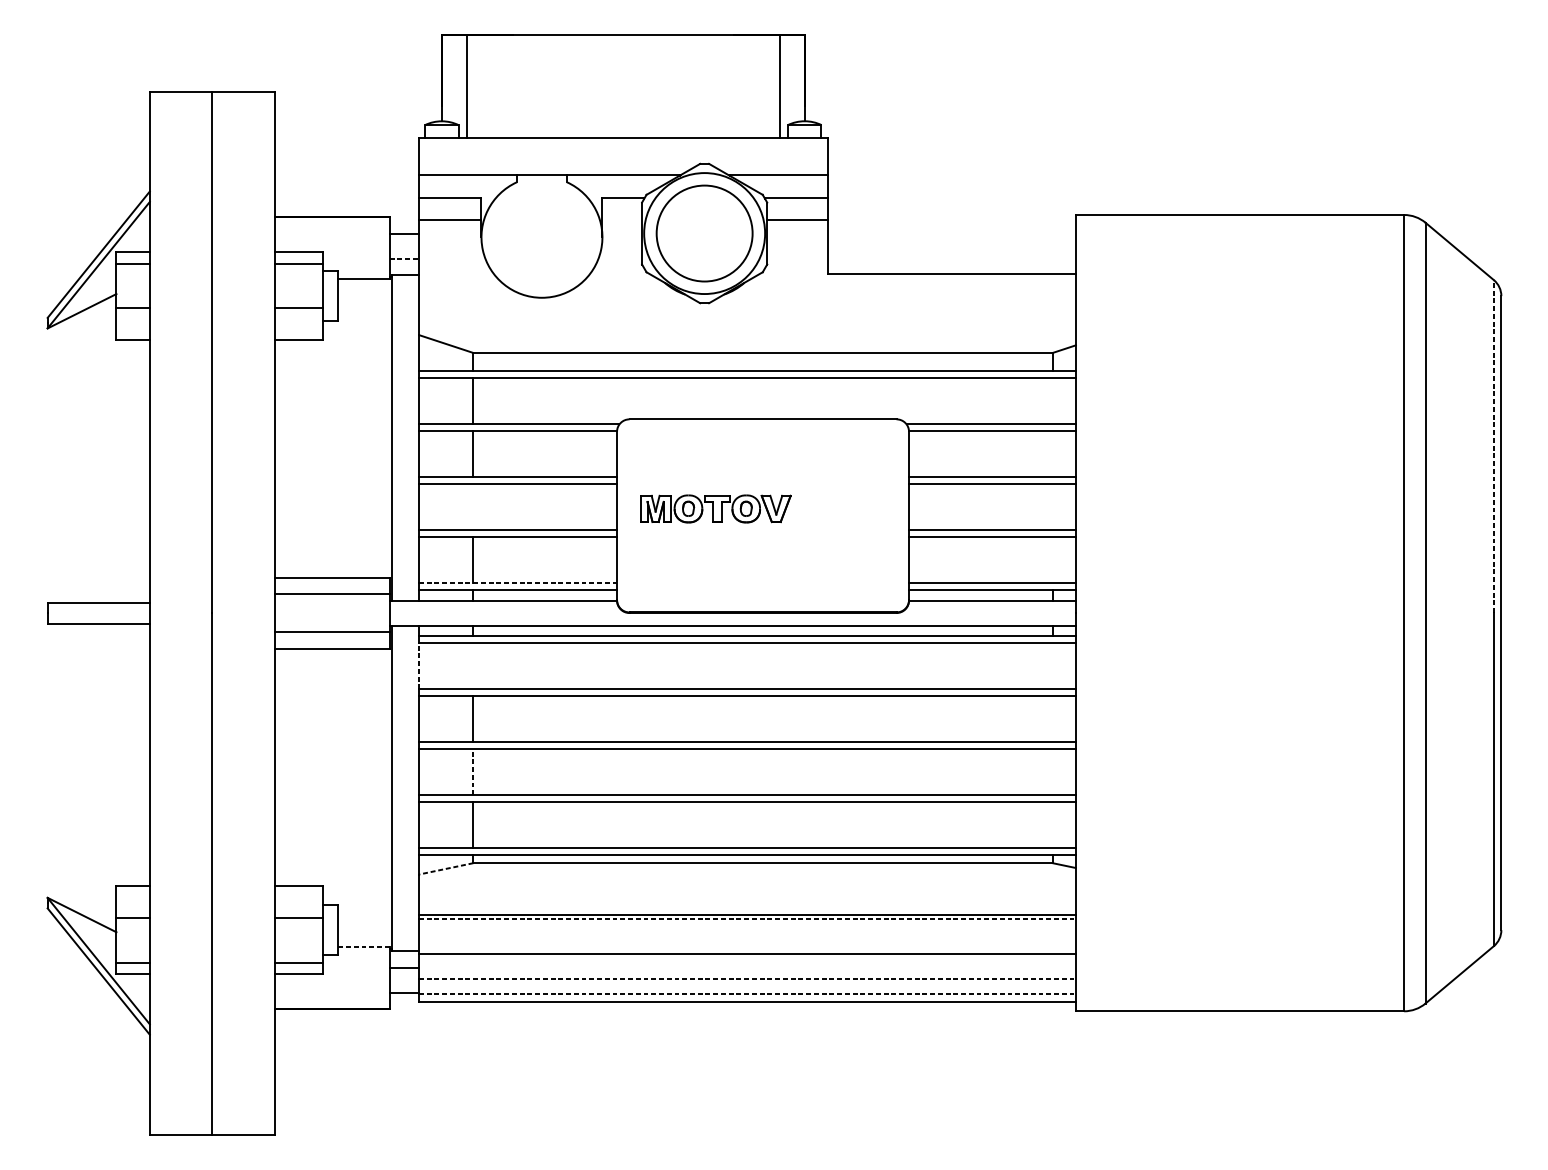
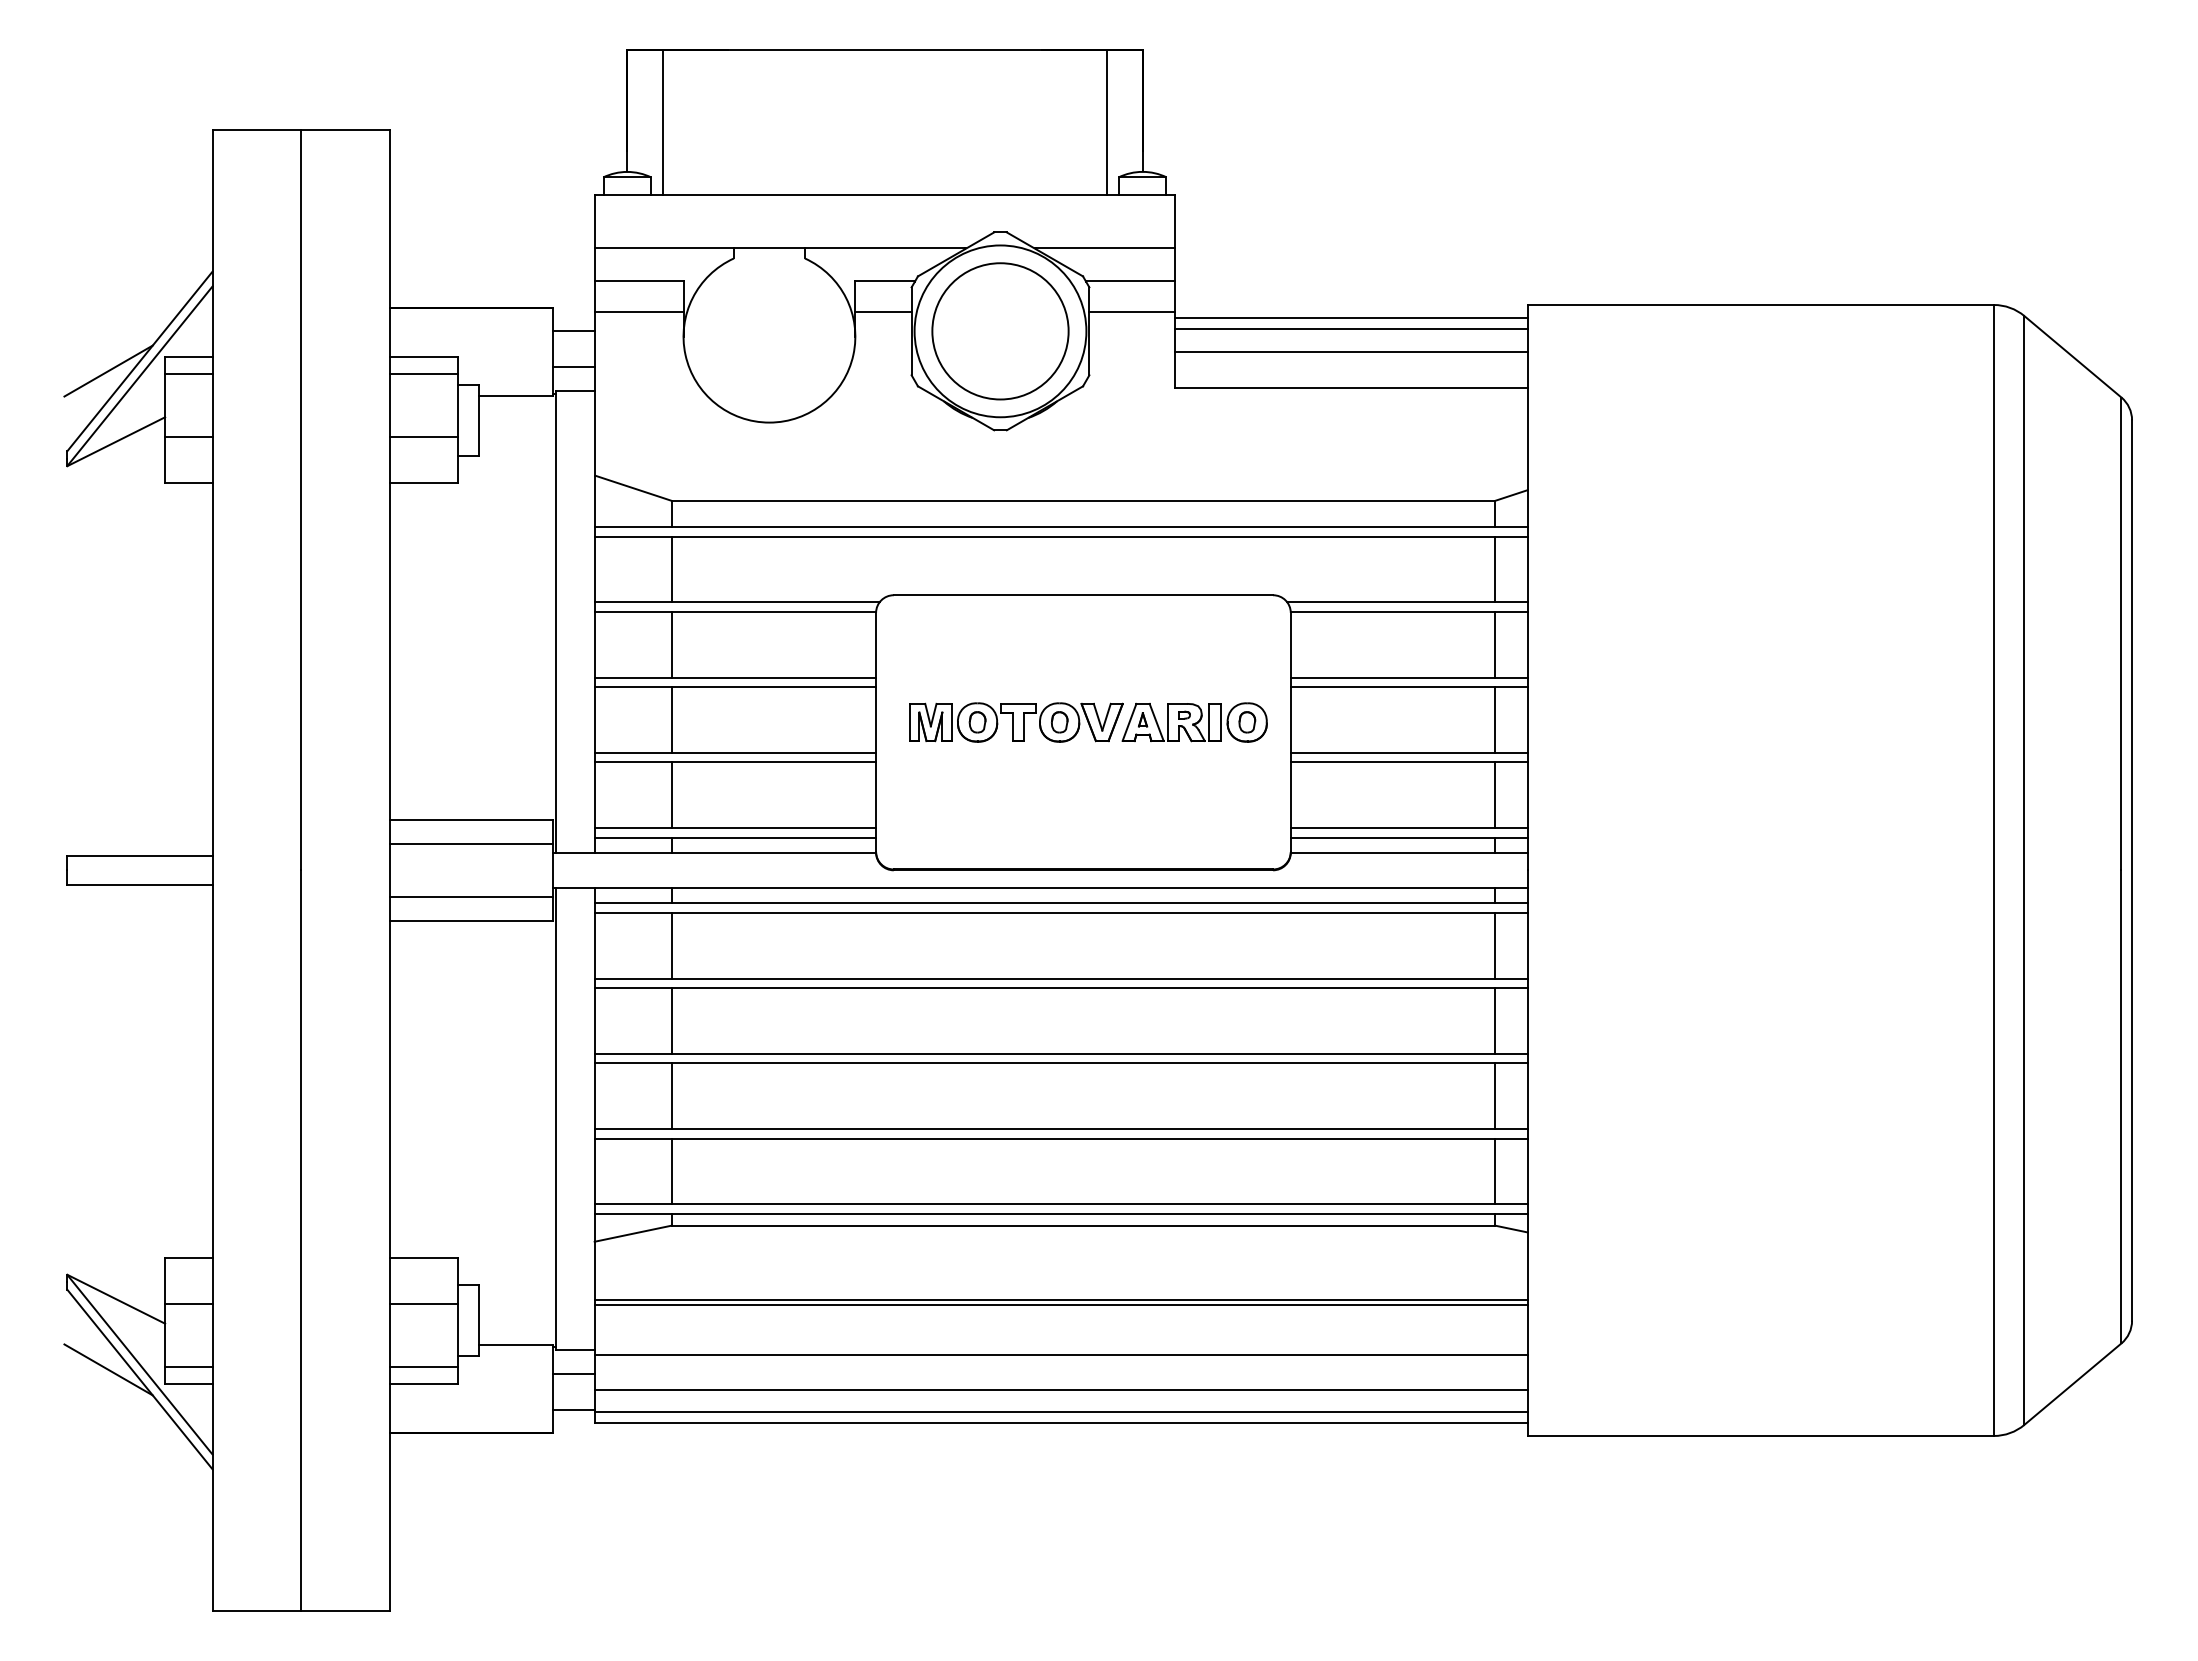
line: (622, 219) -> (883, 311), added
line: (951, 224) -> (1351, 318), added
line: (951, 232) -> (1351, 329), added
line: (951, 248) -> (1351, 352), added
line: (403, 258) -> (573, 366), dashed -> solid
line: (76, 261) -> (108, 370), added
line: (1052, 401) -> (1494, 569), added
line: (1493, 446) -> (2121, 633), dashed -> solid
line: (1052, 454) -> (1494, 644), added
line: (473, 506) -> (672, 719), added
line: (1052, 506) -> (1494, 719), added
part: (841, 508) -> (1194, 722), added
line: (1052, 560) -> (1494, 795), added
line: (518, 583) -> (735, 828), dashed -> solid
line: (418, 665) -> (594, 945), dashed -> solid
line: (473, 665) -> (672, 945), added
line: (1052, 665) -> (1494, 945), added
line: (1052, 718) -> (1494, 1020), added
line: (473, 772) -> (672, 1096), dashed -> solid
line: (1052, 772) -> (1494, 1096), added
line: (1052, 825) -> (1494, 1171), added
line: (446, 868) -> (633, 1233), dashed -> solid
line: (747, 919) -> (1061, 1305), dashed -> solid
line: (363, 946) -> (515, 1344), dashed -> solid
line: (76, 964) -> (108, 1369), added
line: (747, 978) -> (1061, 1389), dashed -> solid
line: (747, 994) -> (1061, 1411), dashed -> solid

